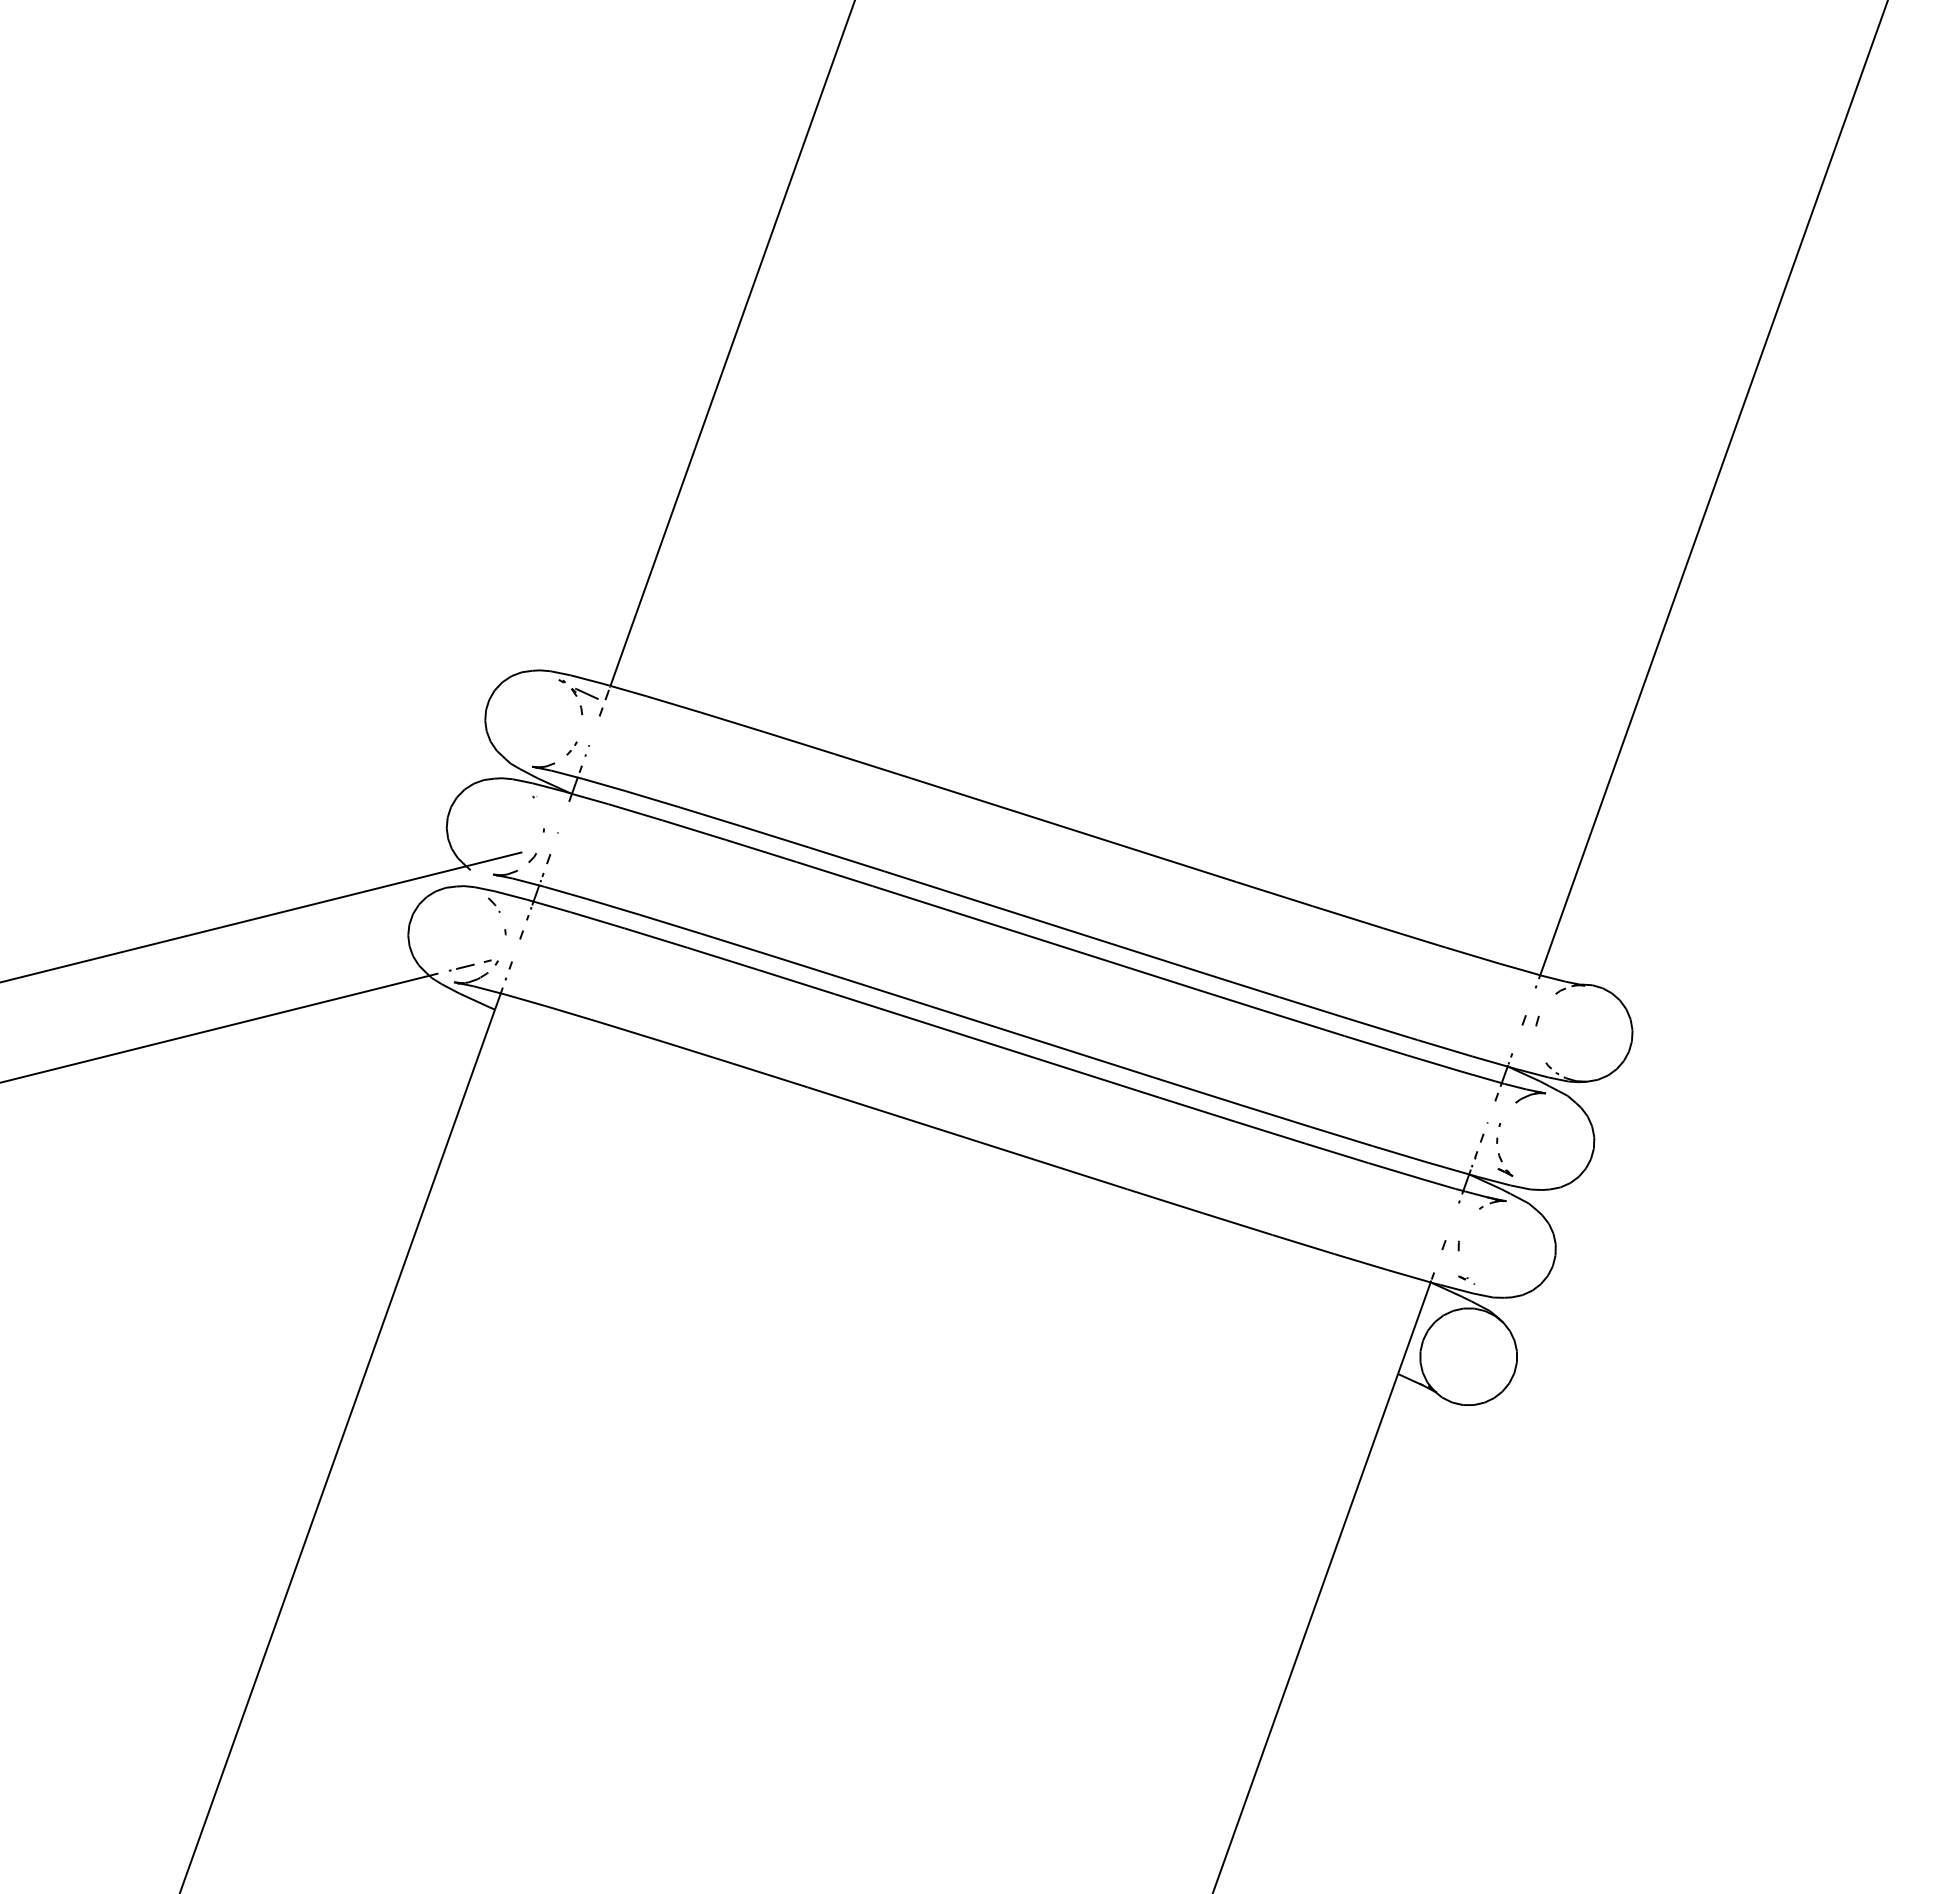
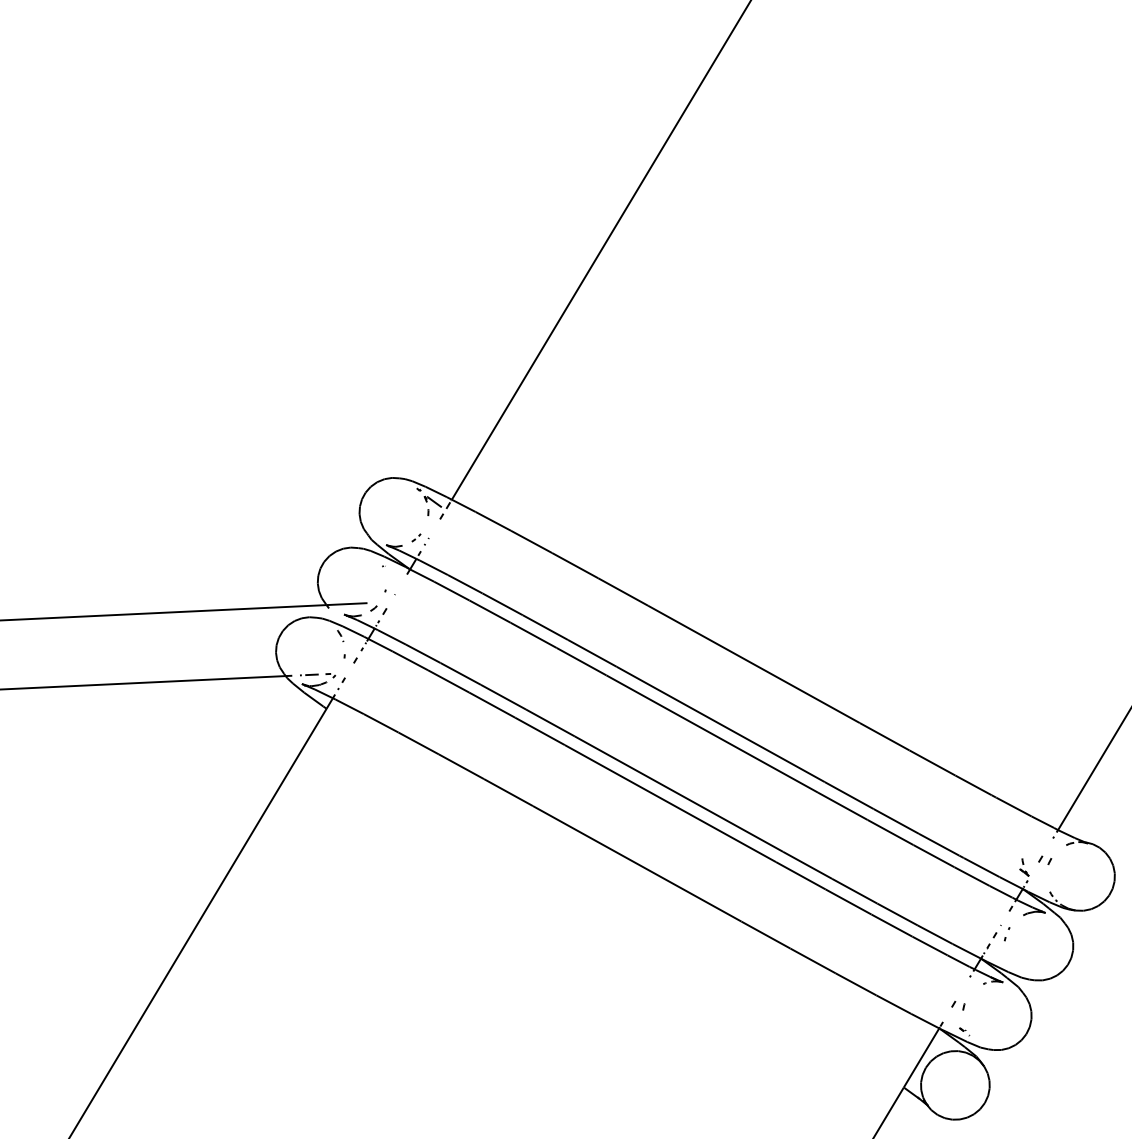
part: (1505, 1164) -> (1025, 867), moved

